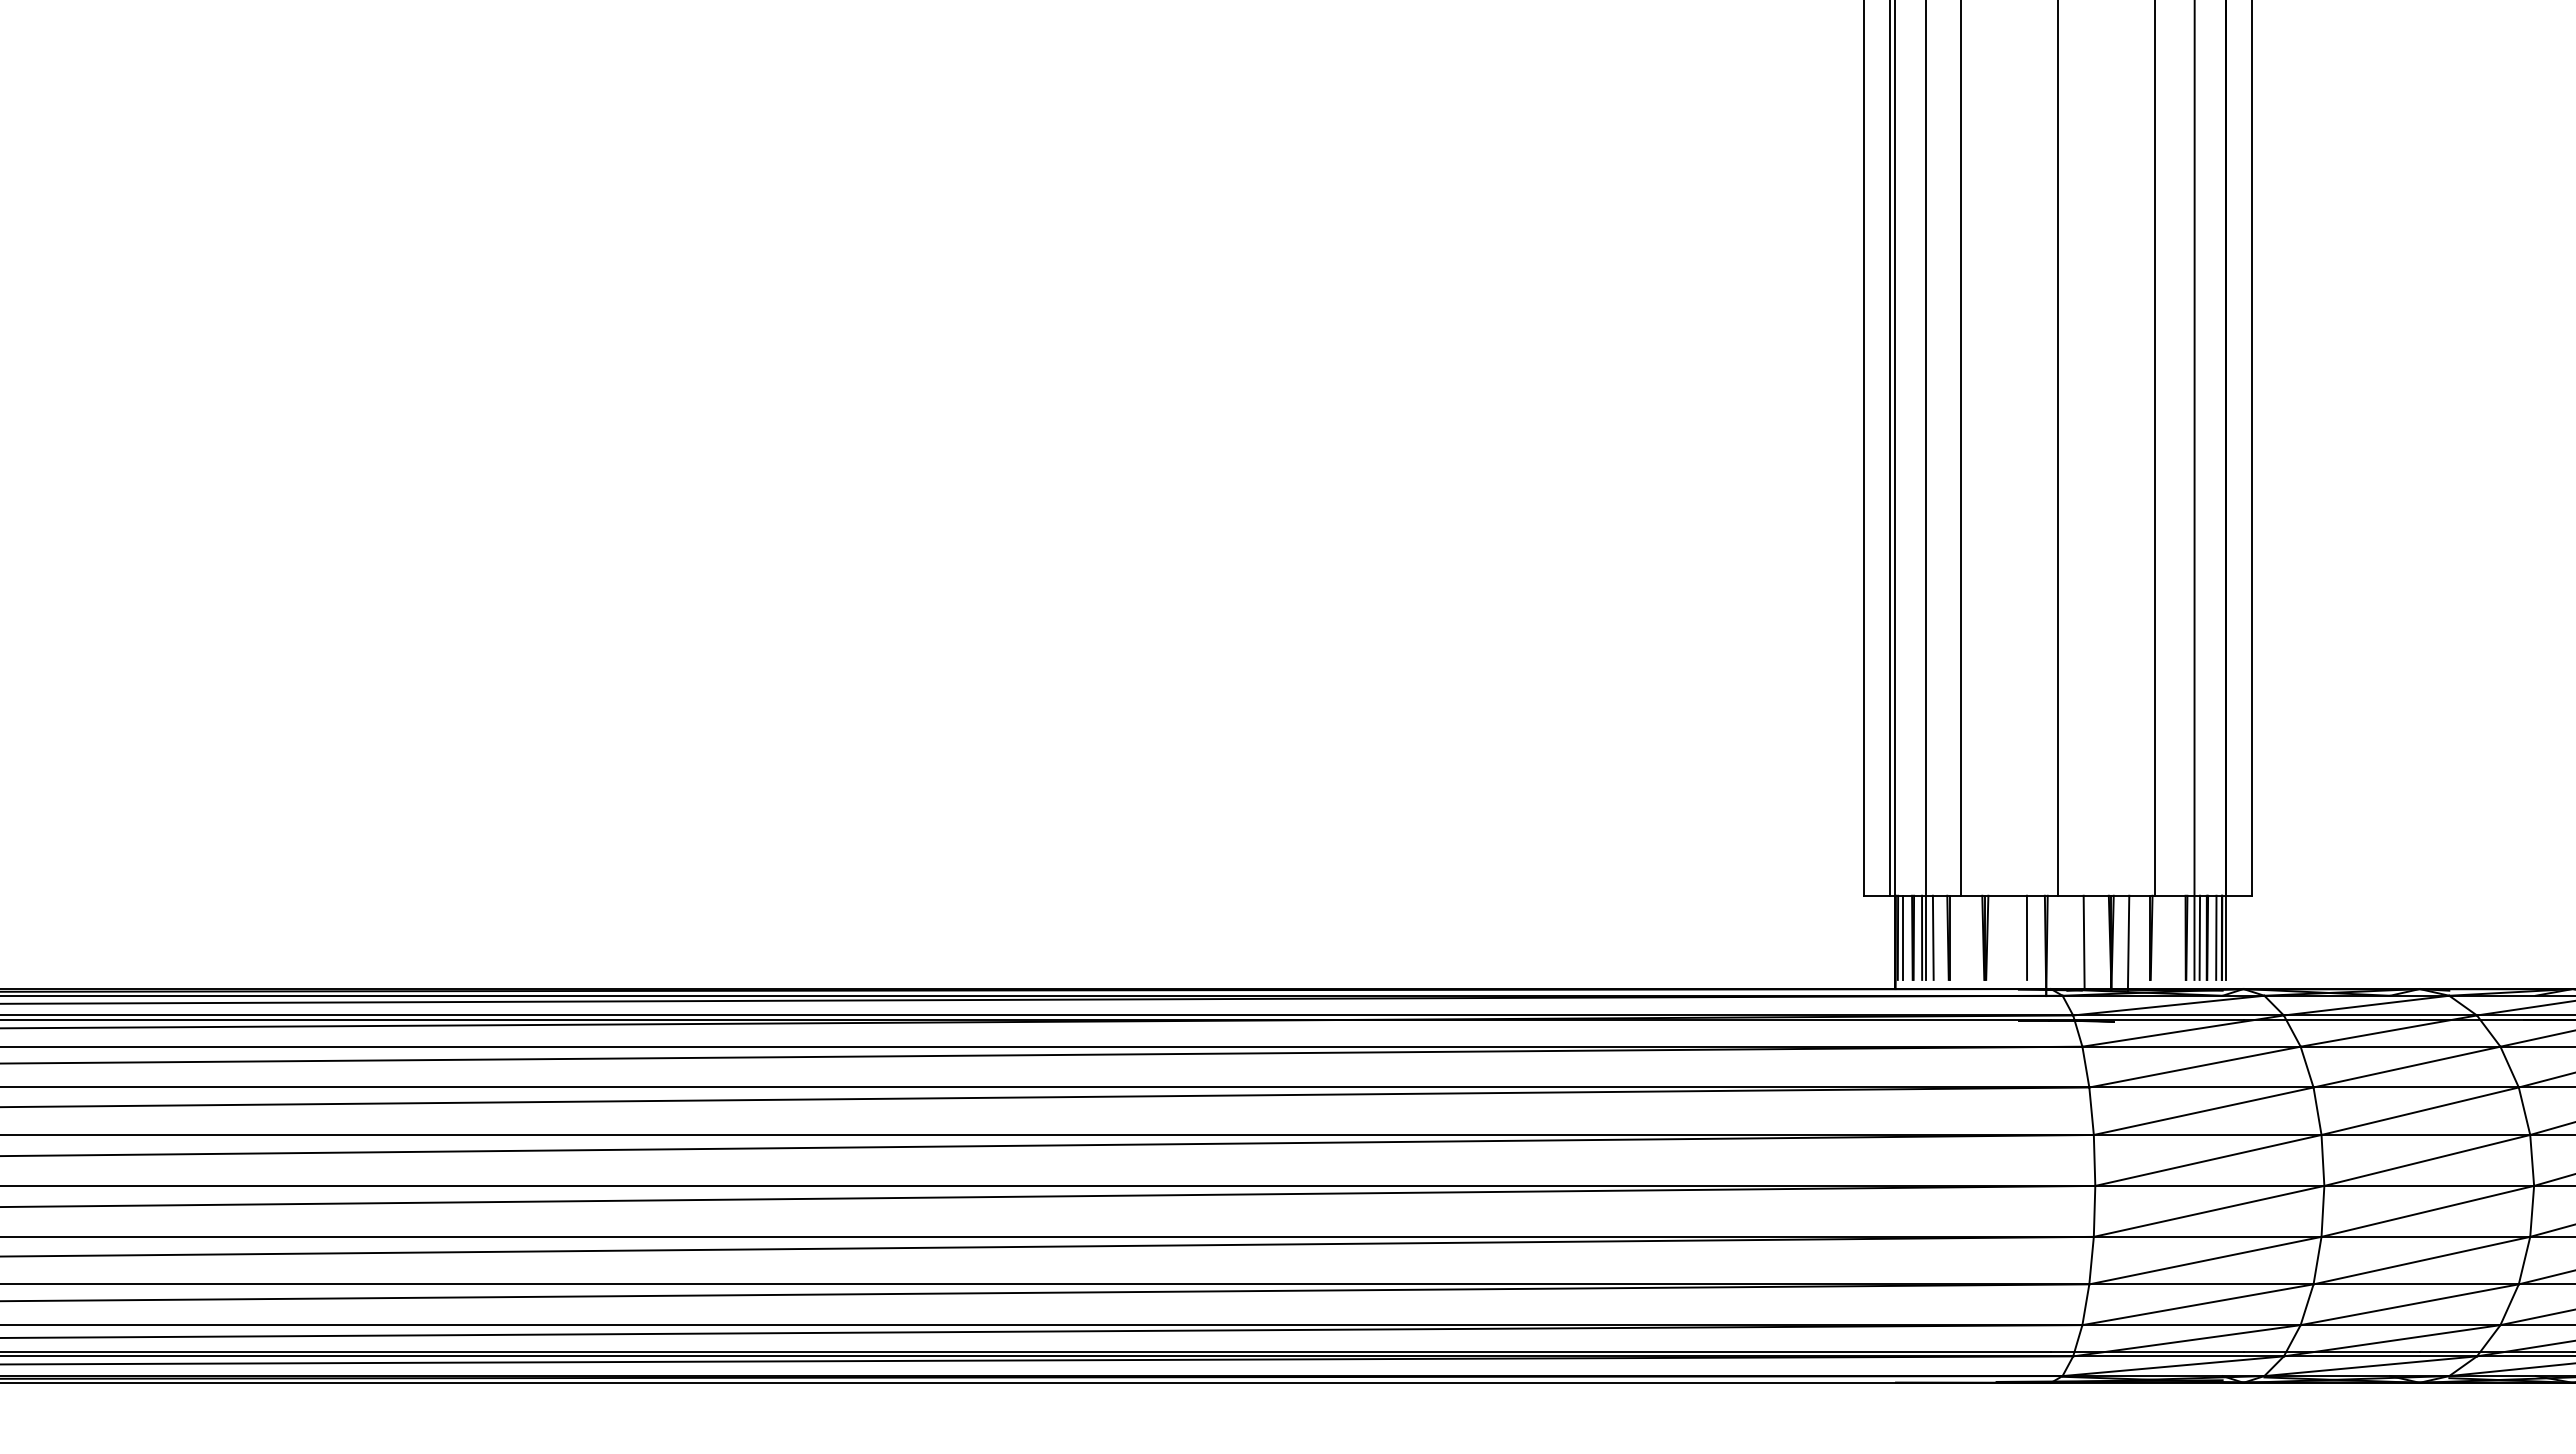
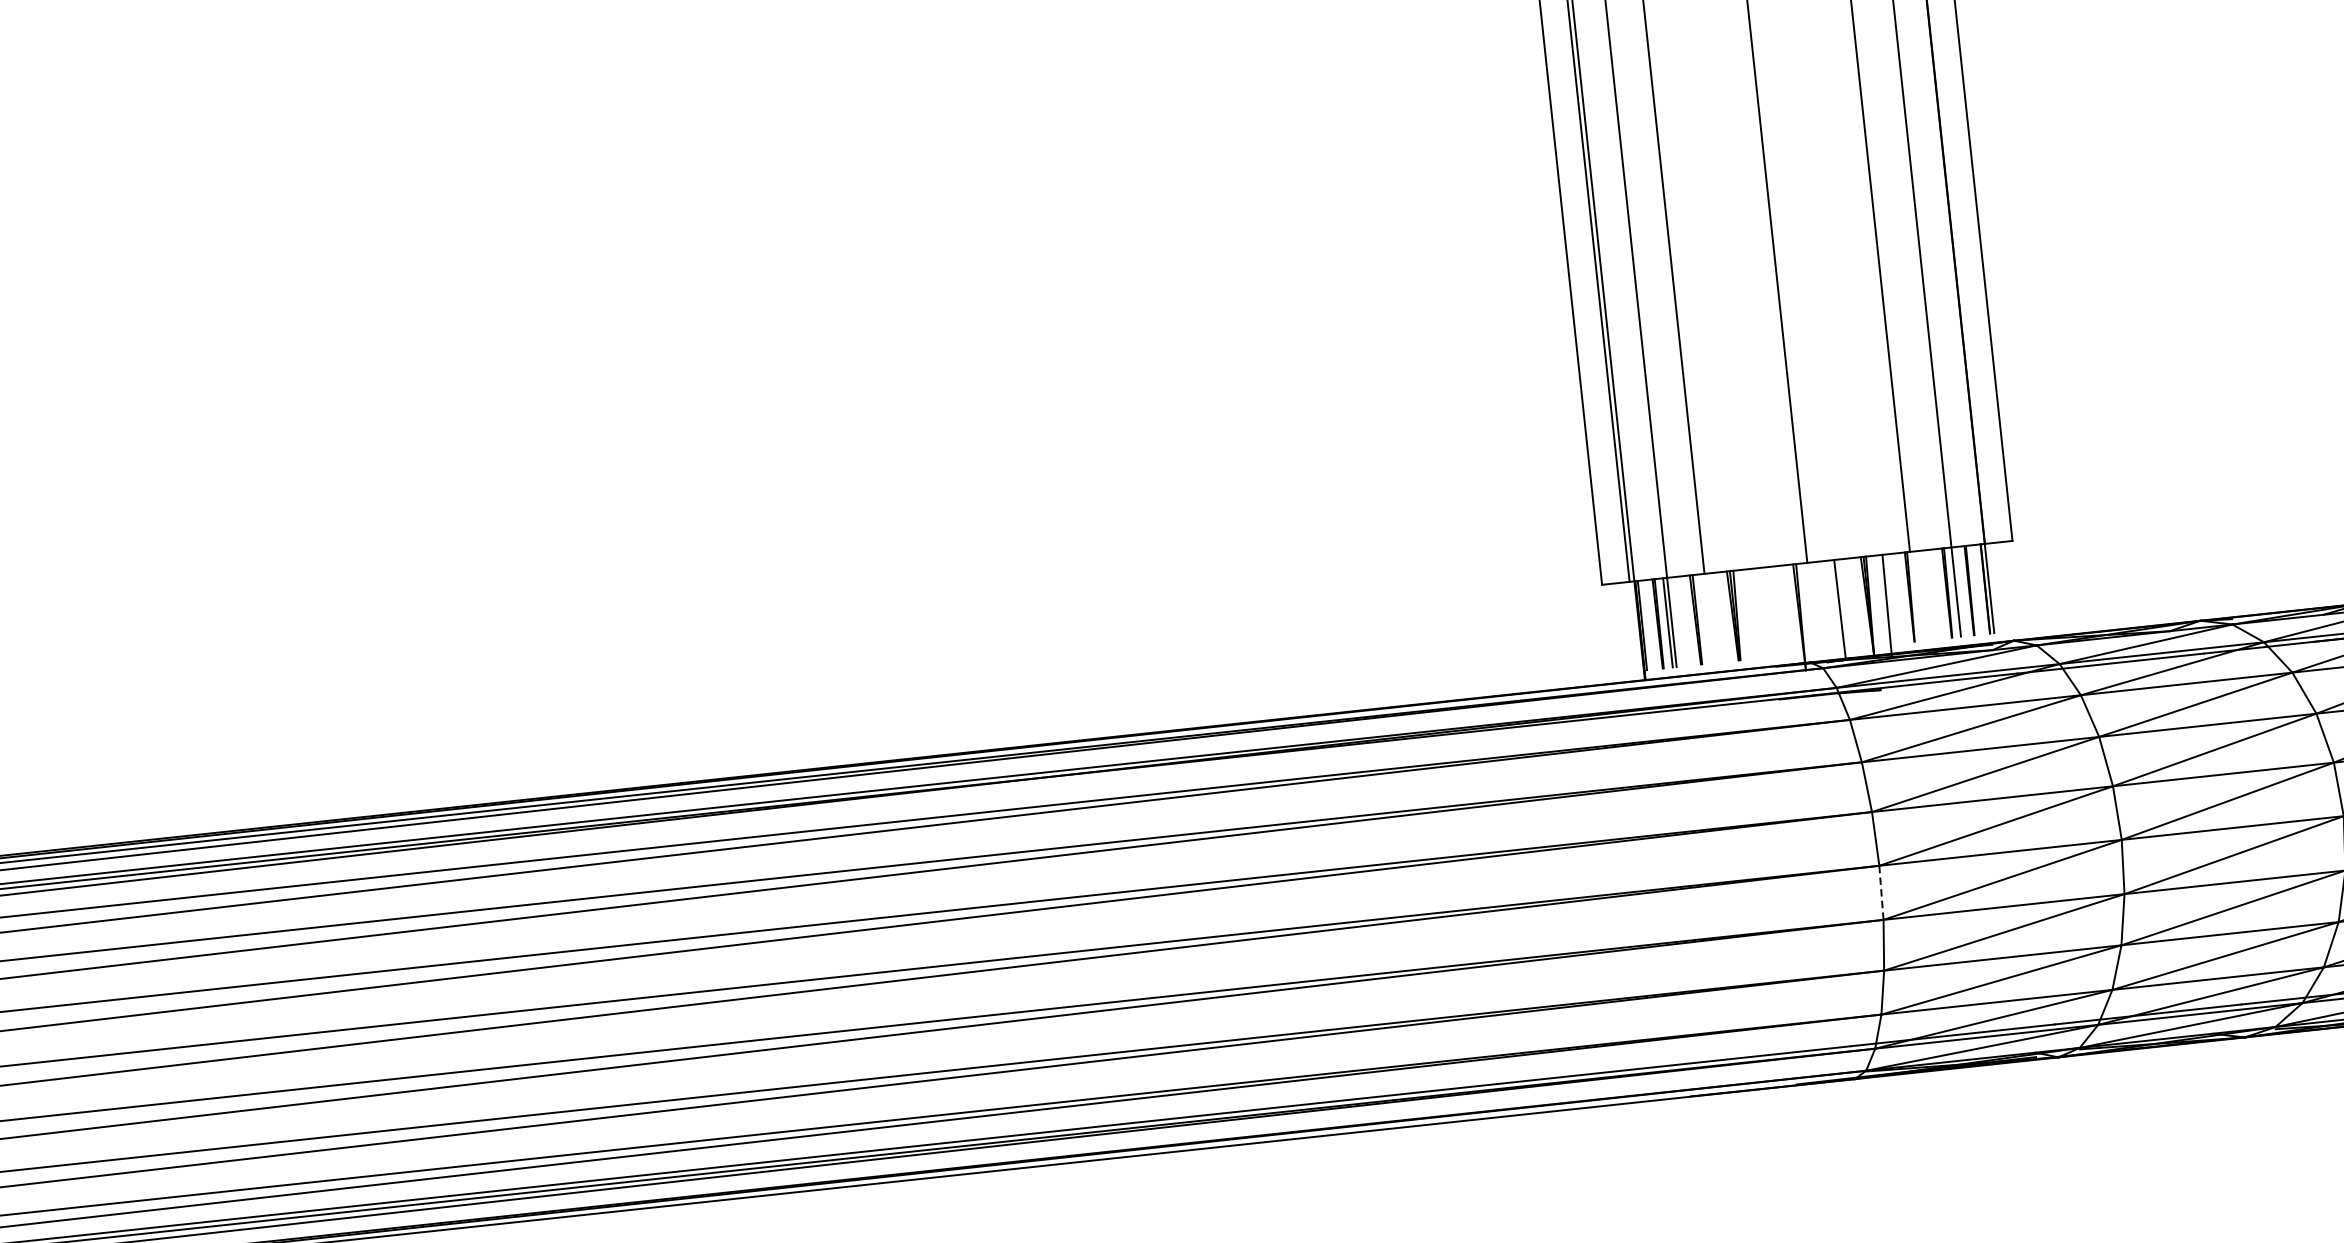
line: (1902, 937) -> (1647, 624), removed
line: (1932, 937) -> (1678, 621), removed
line: (2026, 937) -> (1778, 610), removed
line: (2199, 937) -> (1961, 591), removed
line: (2216, 937) -> (1979, 589), removed
line: (2094, 1211) -> (1881, 892), solid -> dashed

